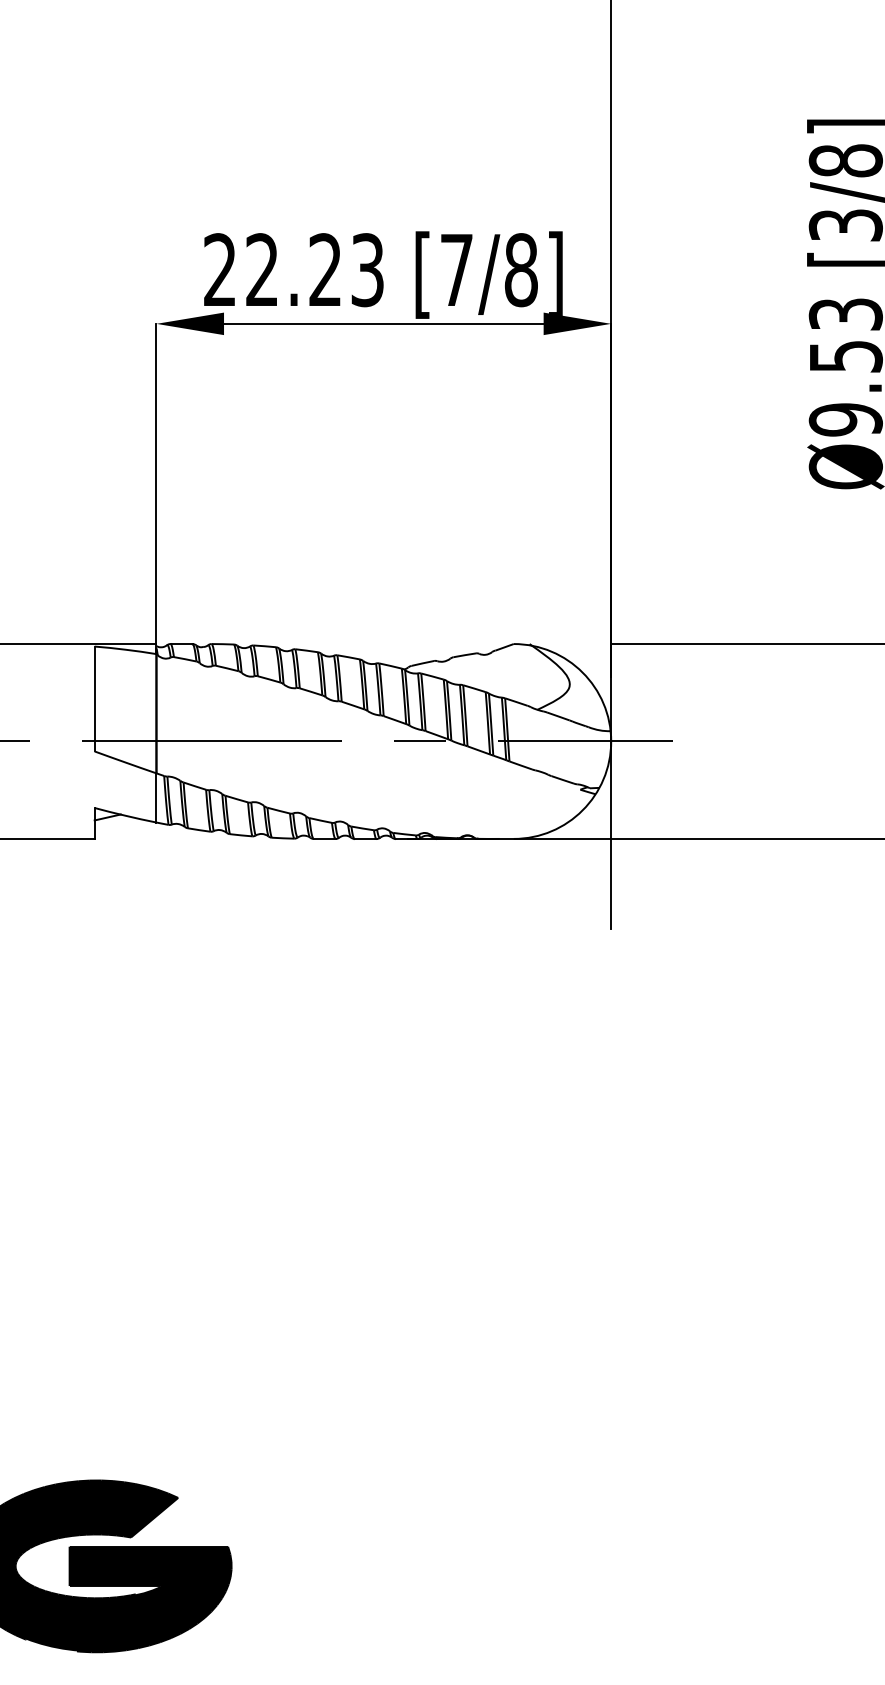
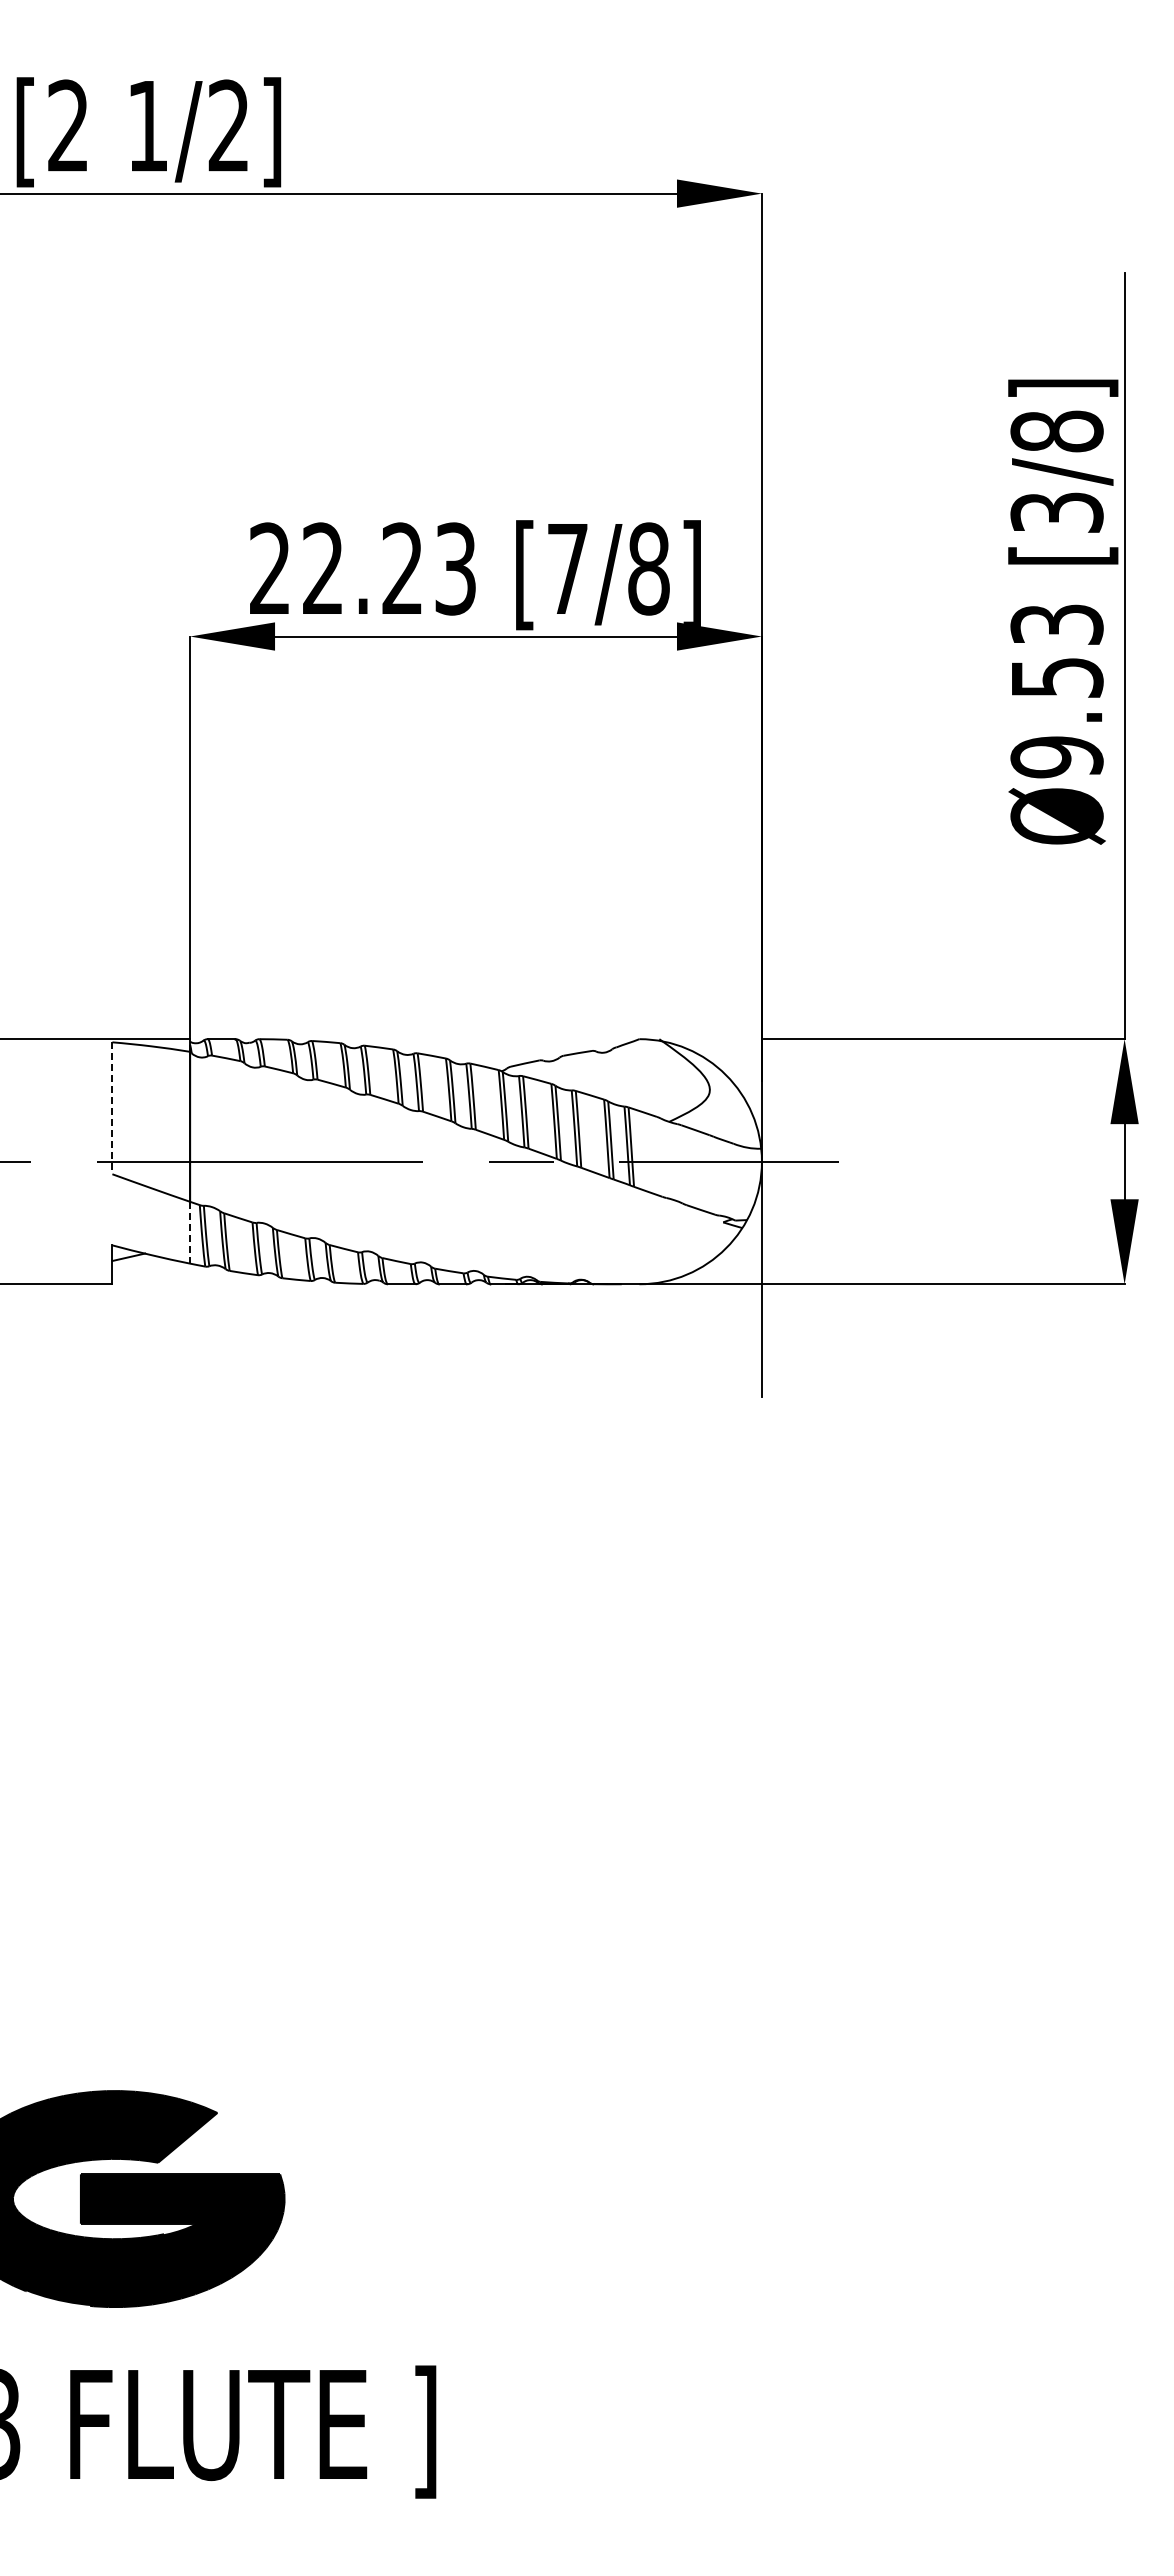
line: (94, 699) -> (112, 1108), solid -> dashed
line: (156, 797) -> (190, 1232), solid -> dashed

